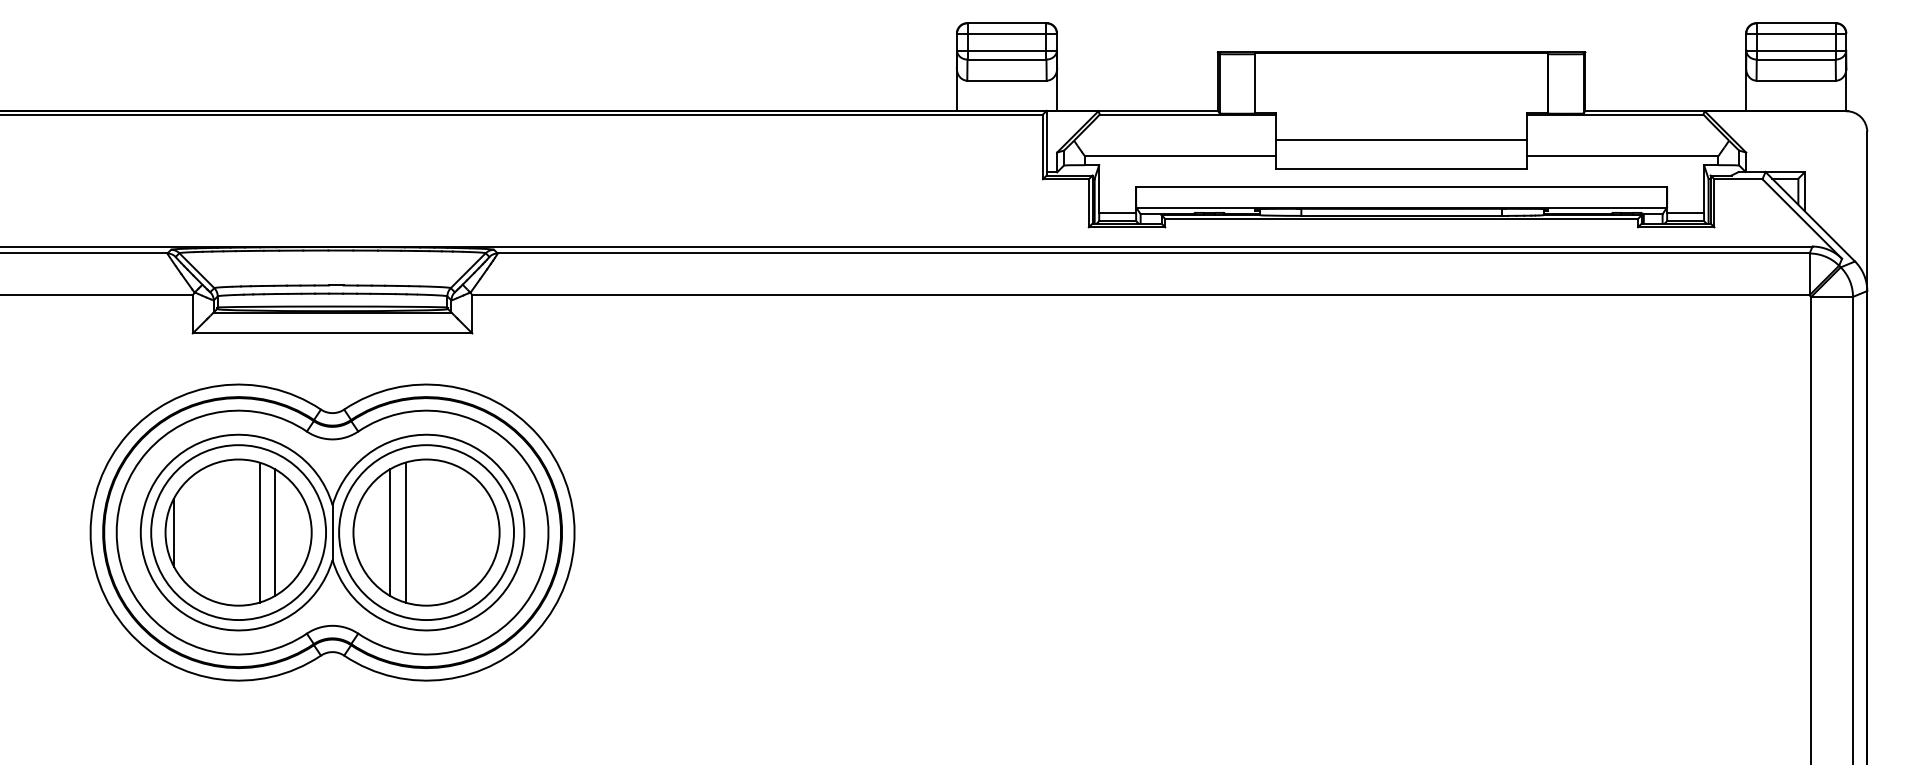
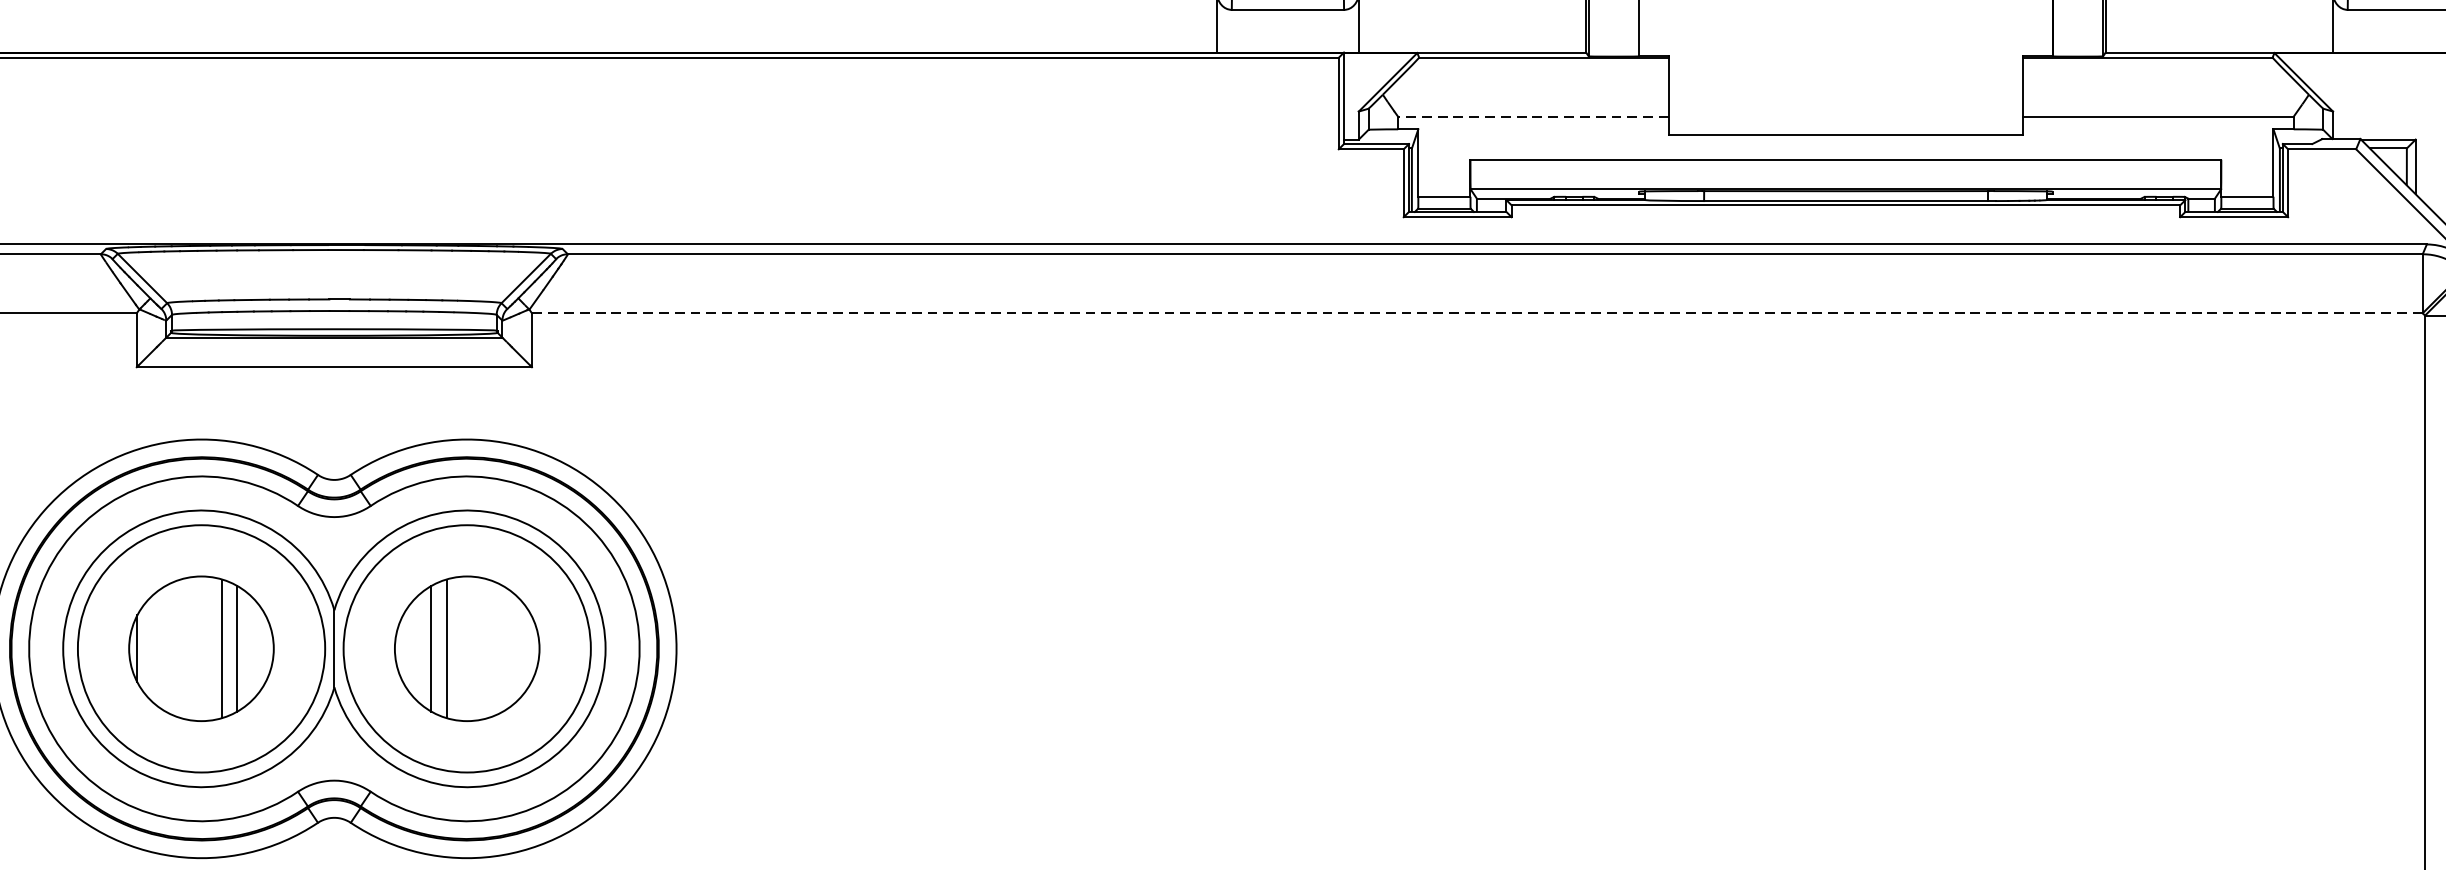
line: (1401, 140) -> (1845, 94), removed
line: (1180, 156) -> (1533, 117), solid -> dashed
line: (1140, 295) -> (1476, 313), solid -> dashed
part: (238, 532) -> (201, 648), size x0.7
part: (426, 532) -> (467, 648), size x0.7

